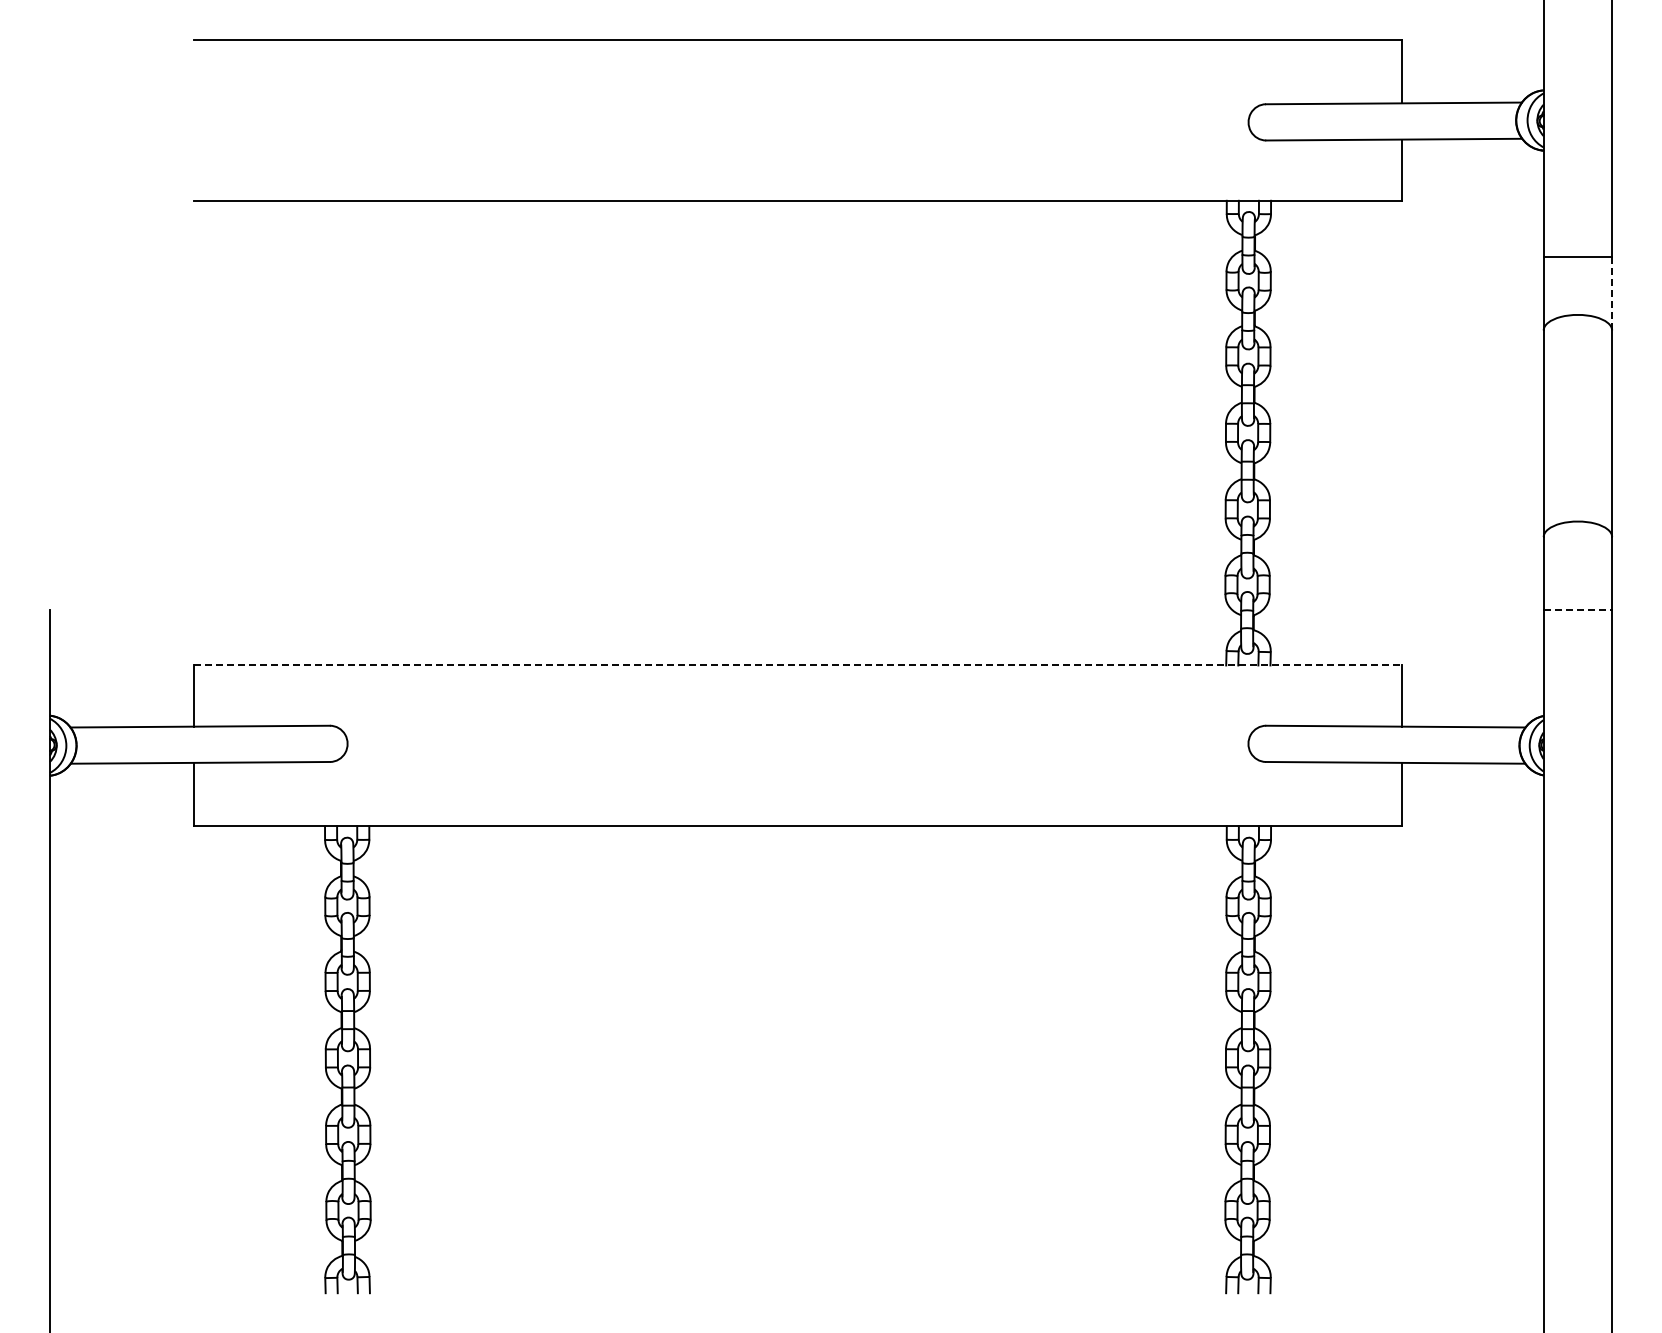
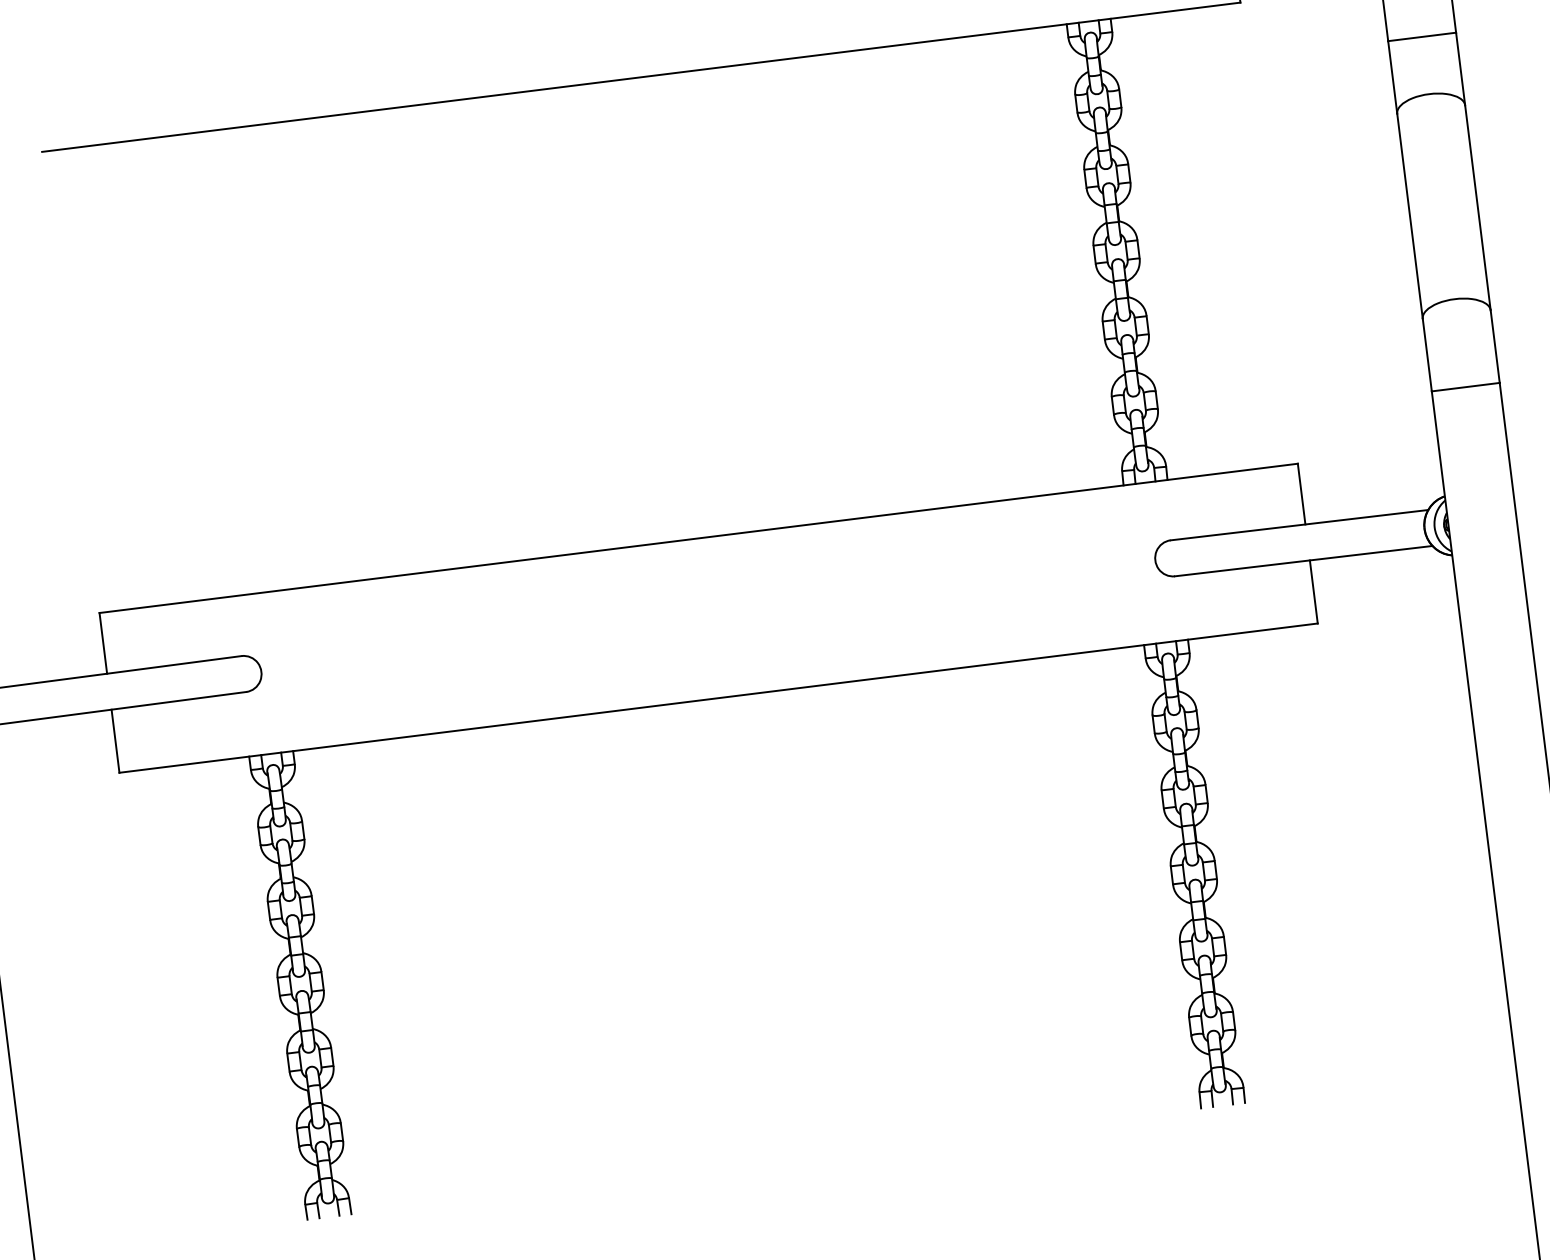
line: (1612, 293) -> (1460, 68), dashed -> solid
line: (1578, 610) -> (1466, 387), dashed -> solid
line: (798, 665) -> (699, 538), dashed -> solid

